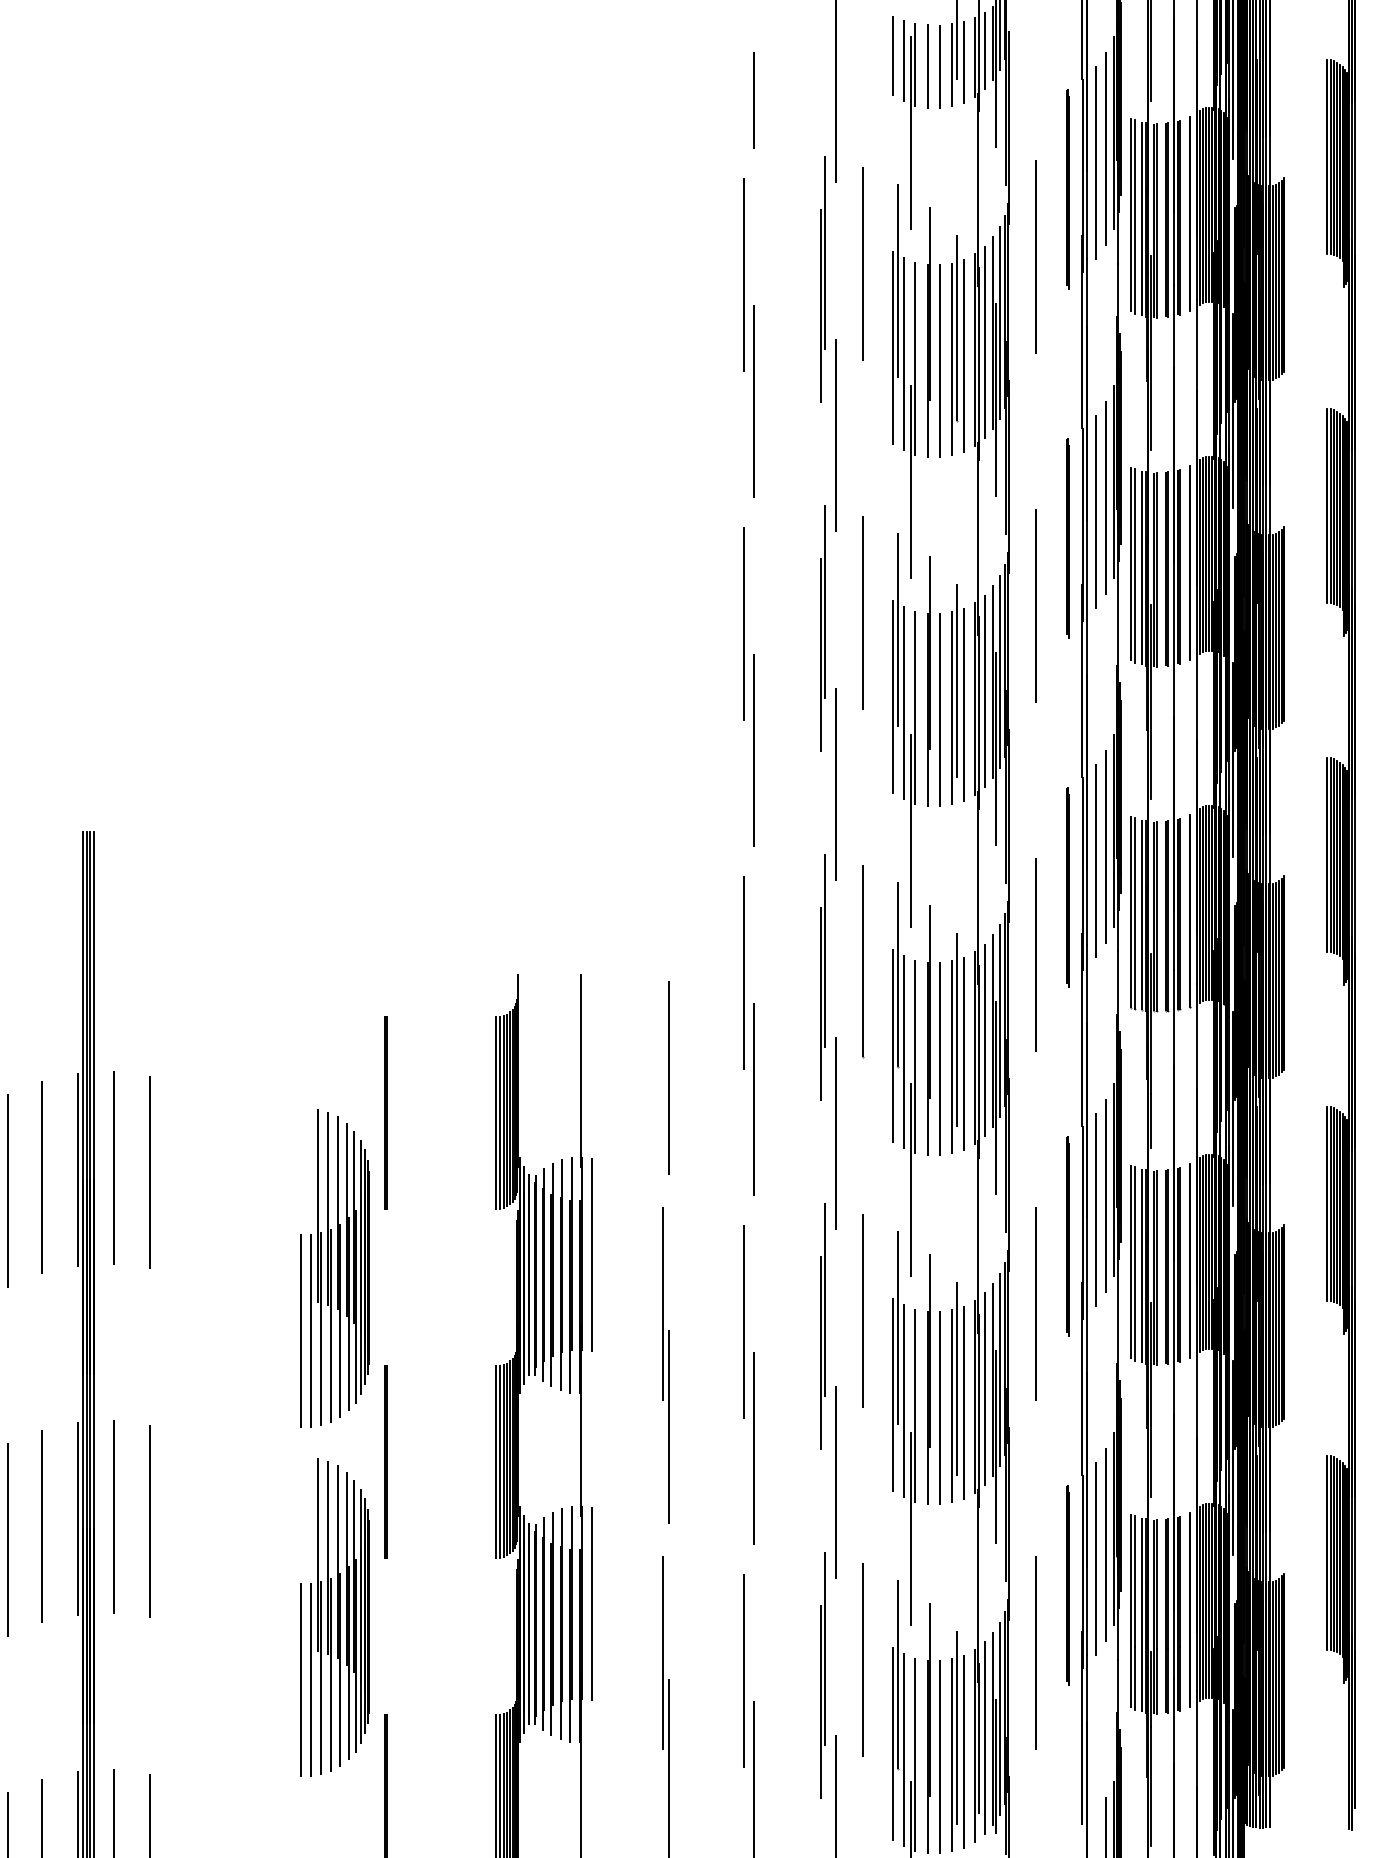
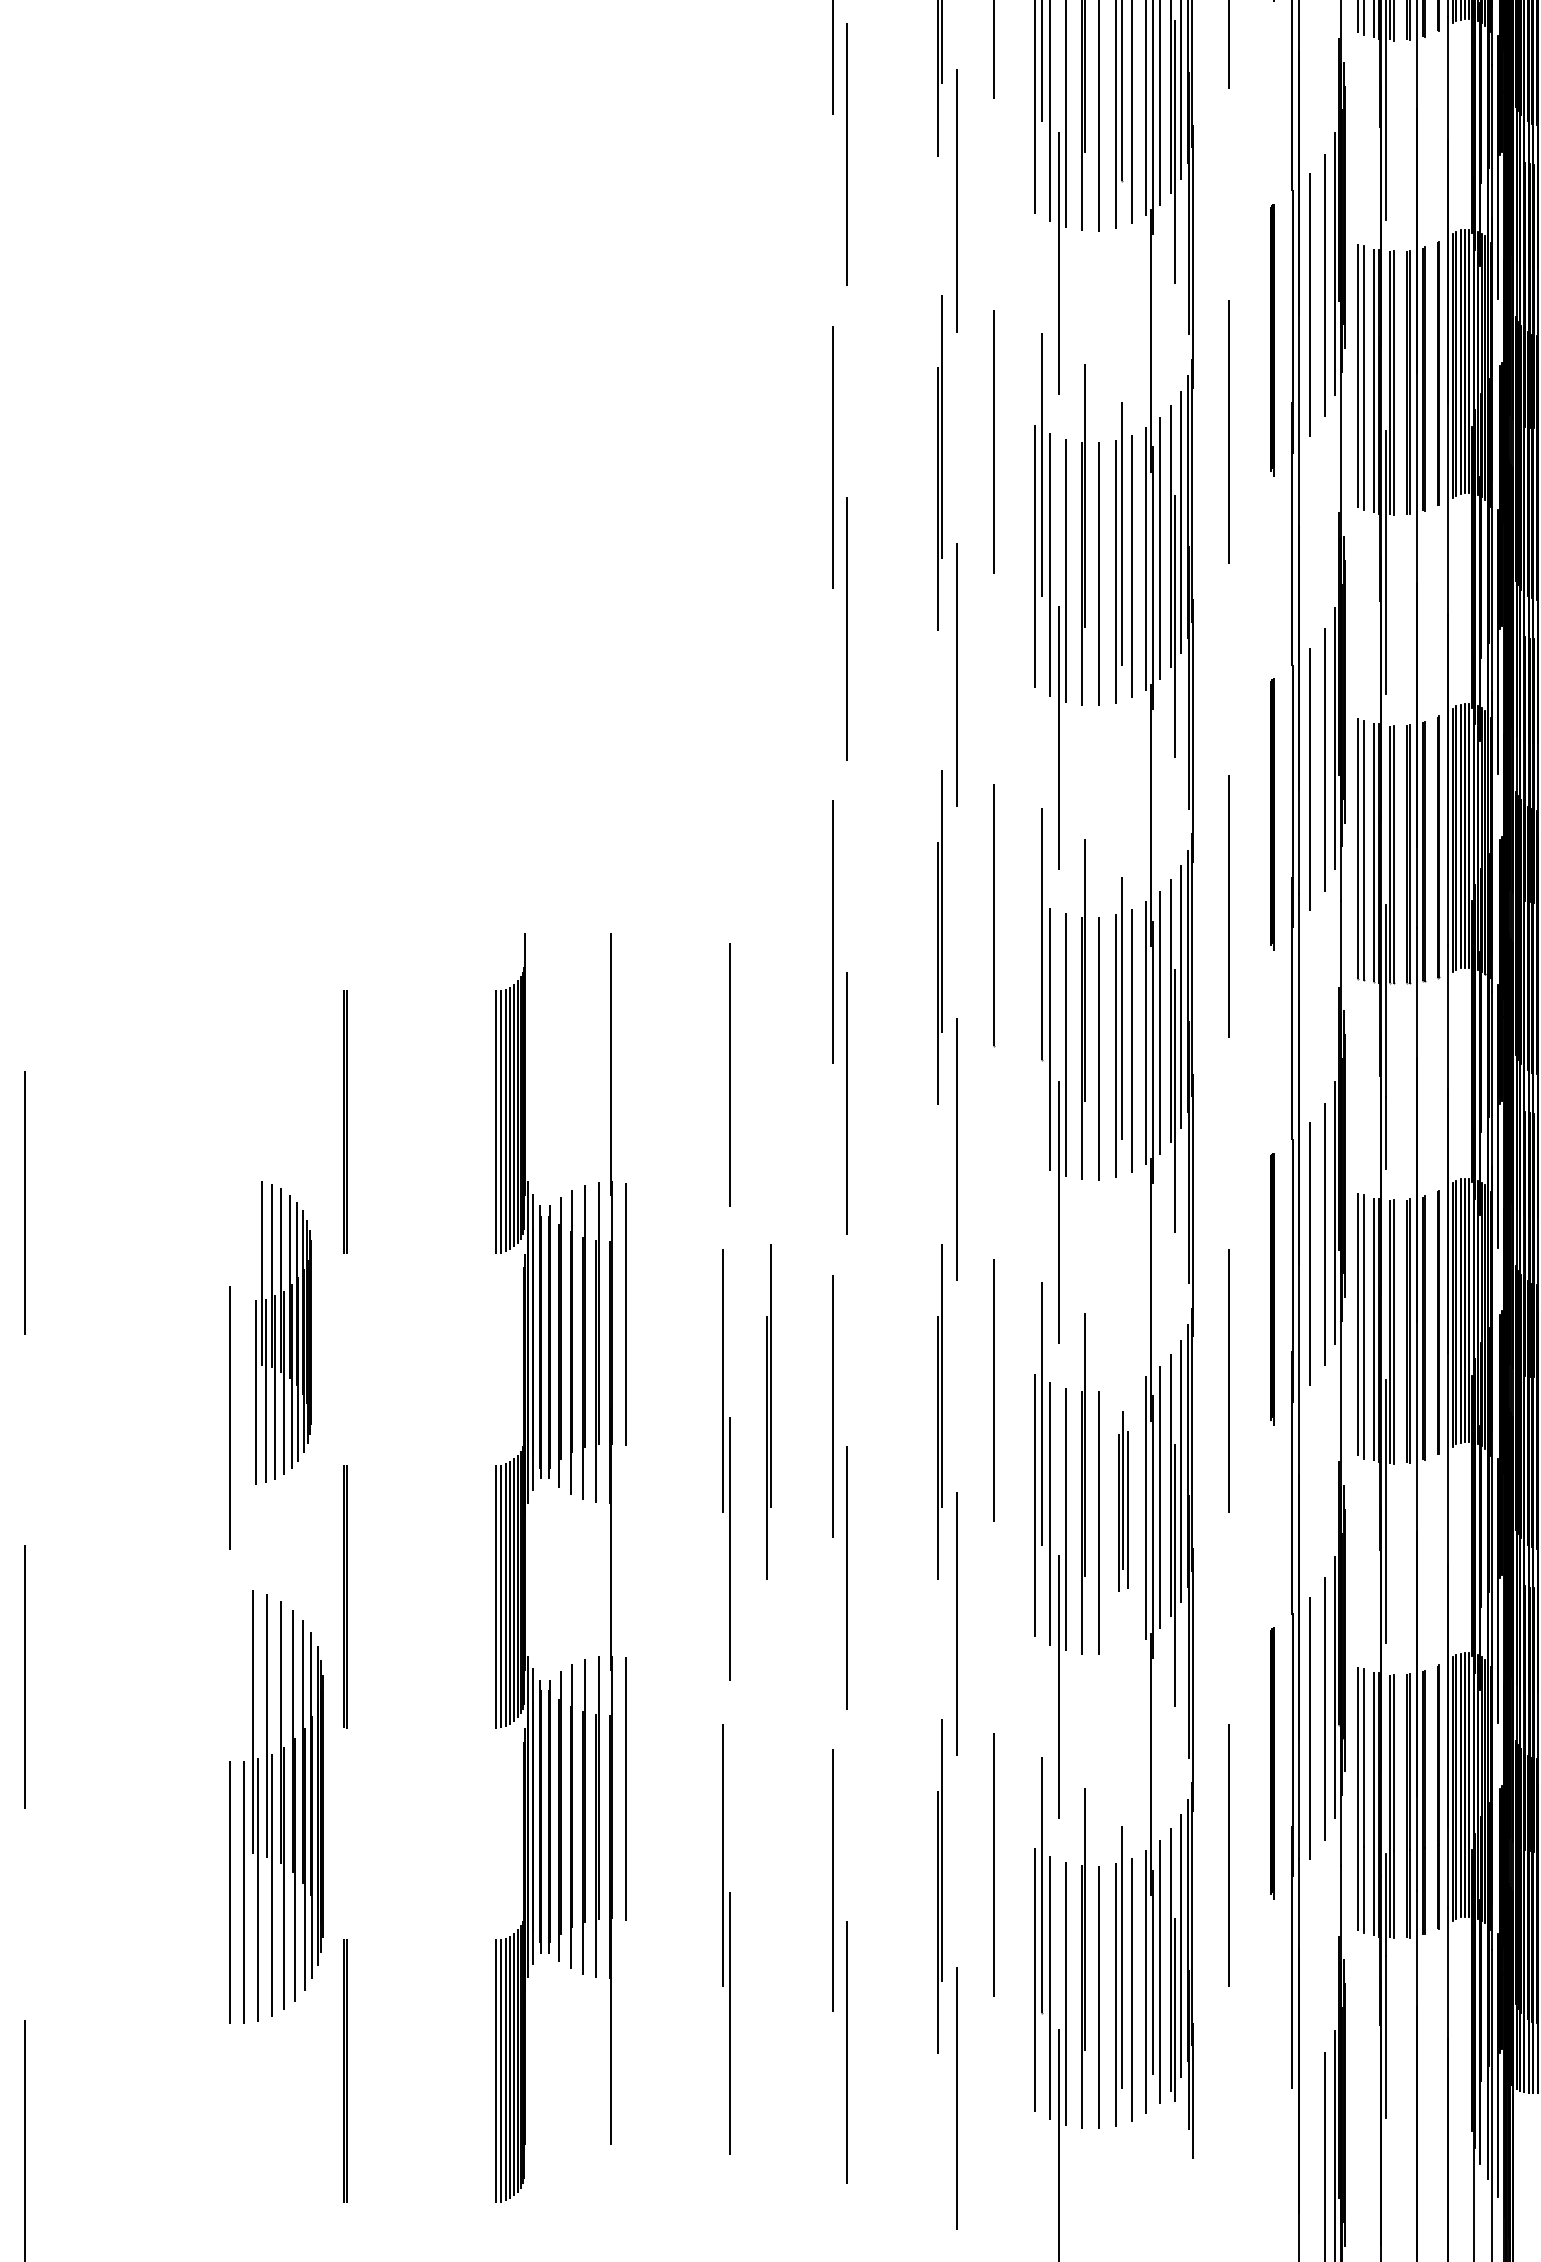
line: (893, 1046) -> (1035, 1031), removed
part: (339, 1268) -> (282, 1333), size x0.7
part: (696, 1326) -> (768, 1412), added
part: (957, 1392) -> (1122, 1501), size x0.6

